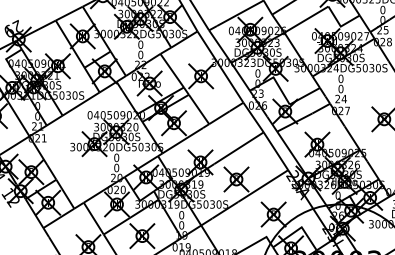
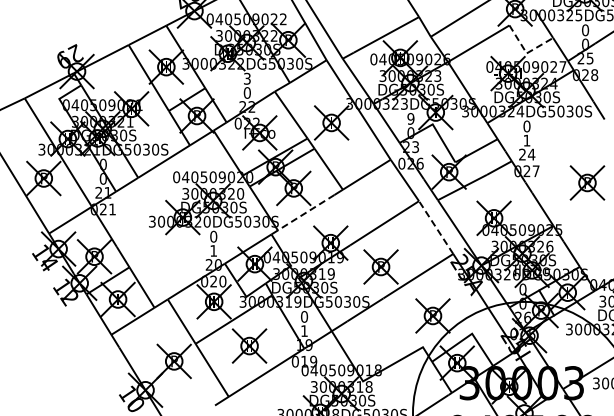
line: (340, 26) -> (526, 53), solid -> dashed
text: (140, 44) -> (246, 78), 0 -> 3
text: (257, 73) -> (410, 118), 0 -> 9
text: (340, 88) -> (526, 140), 0 -> 1
line: (182, 141) -> (305, 213), solid -> dashed
line: (275, 151) -> (435, 227), solid -> dashed
text: (116, 167) -> (213, 250), 0 -> 1
text: (181, 225) -> (304, 331), 0 -> 1

